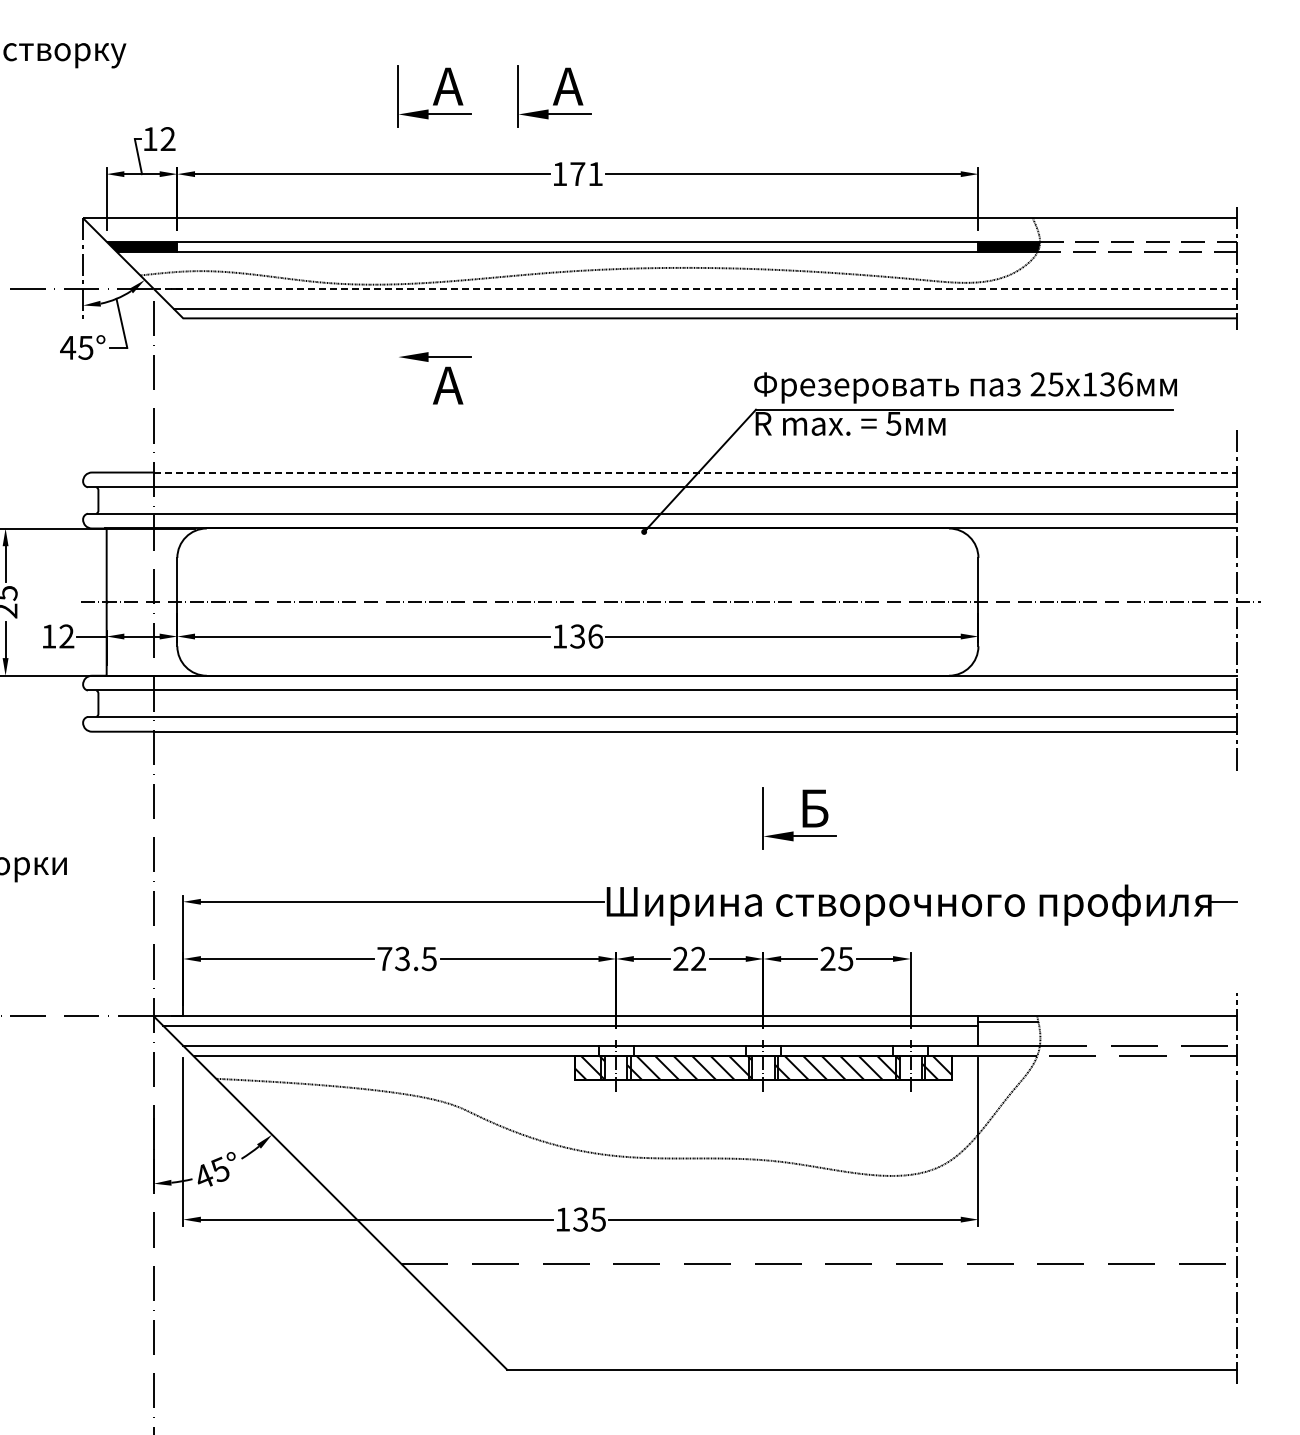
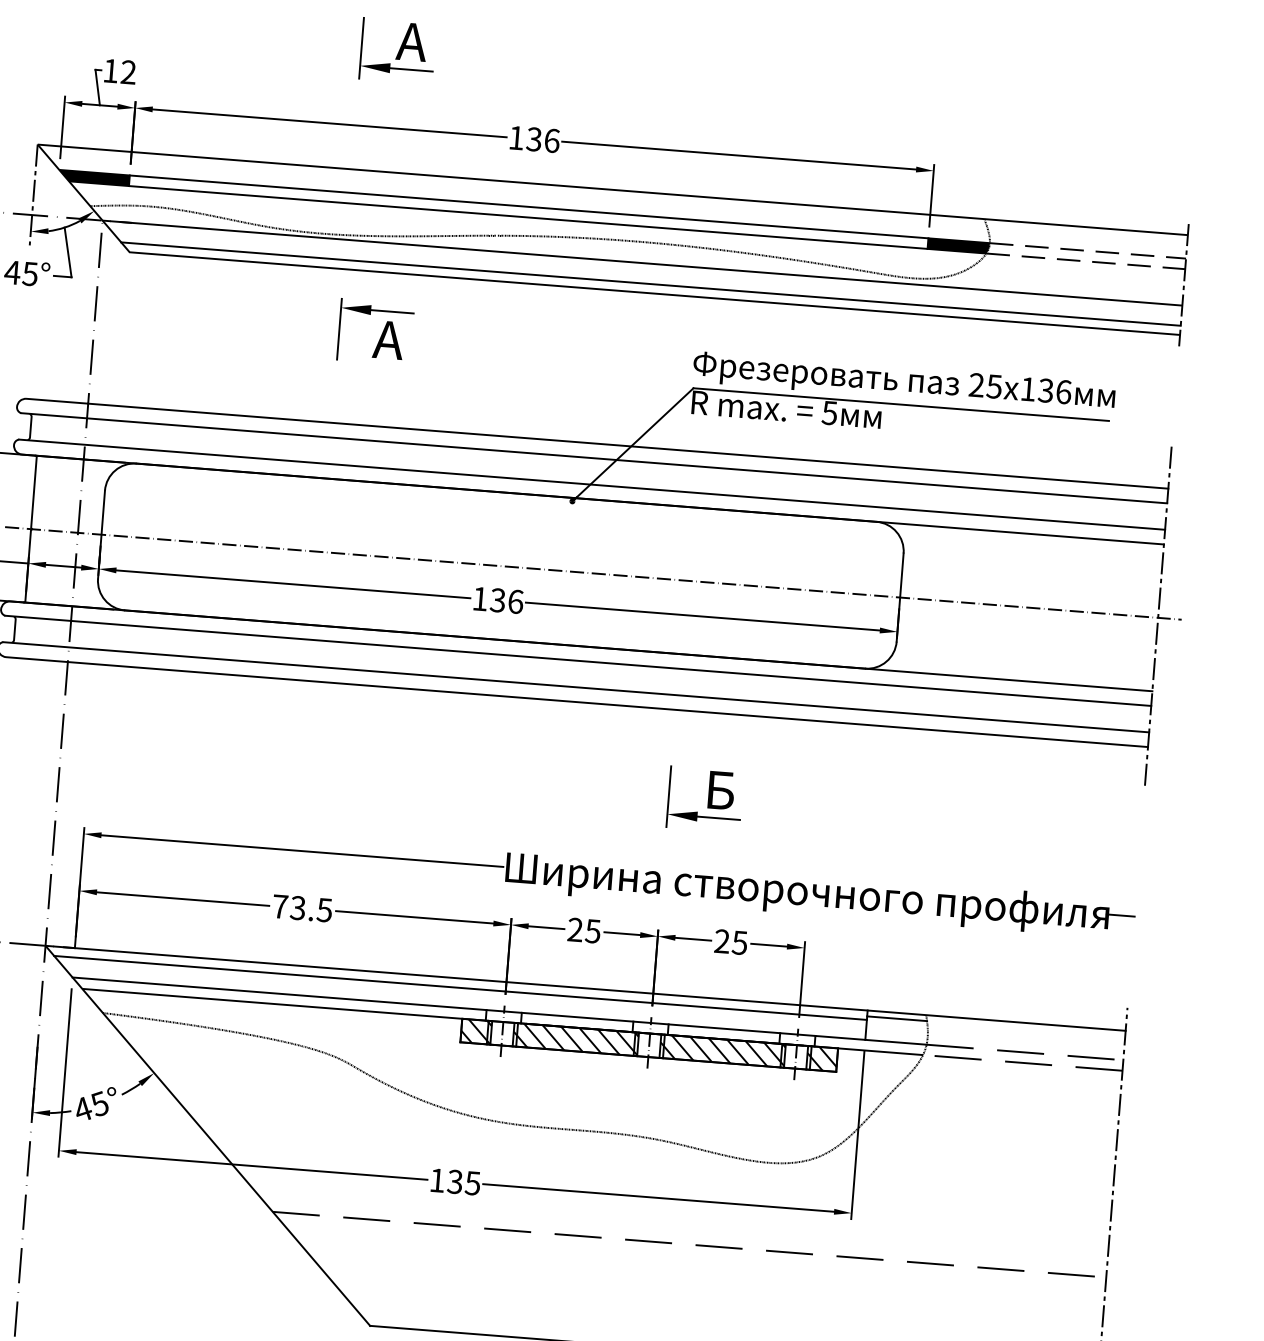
part: (554, 96) -> (517, 60), removed
text: (586, 174) -> (542, 140), 171 -> 136
line: (695, 288) -> (642, 262), dashed -> solid
line: (398, 378) -> (339, 329), added
line: (695, 472) -> (628, 446), dashed -> solid
text: (698, 958) -> (593, 930), 22 -> 25

